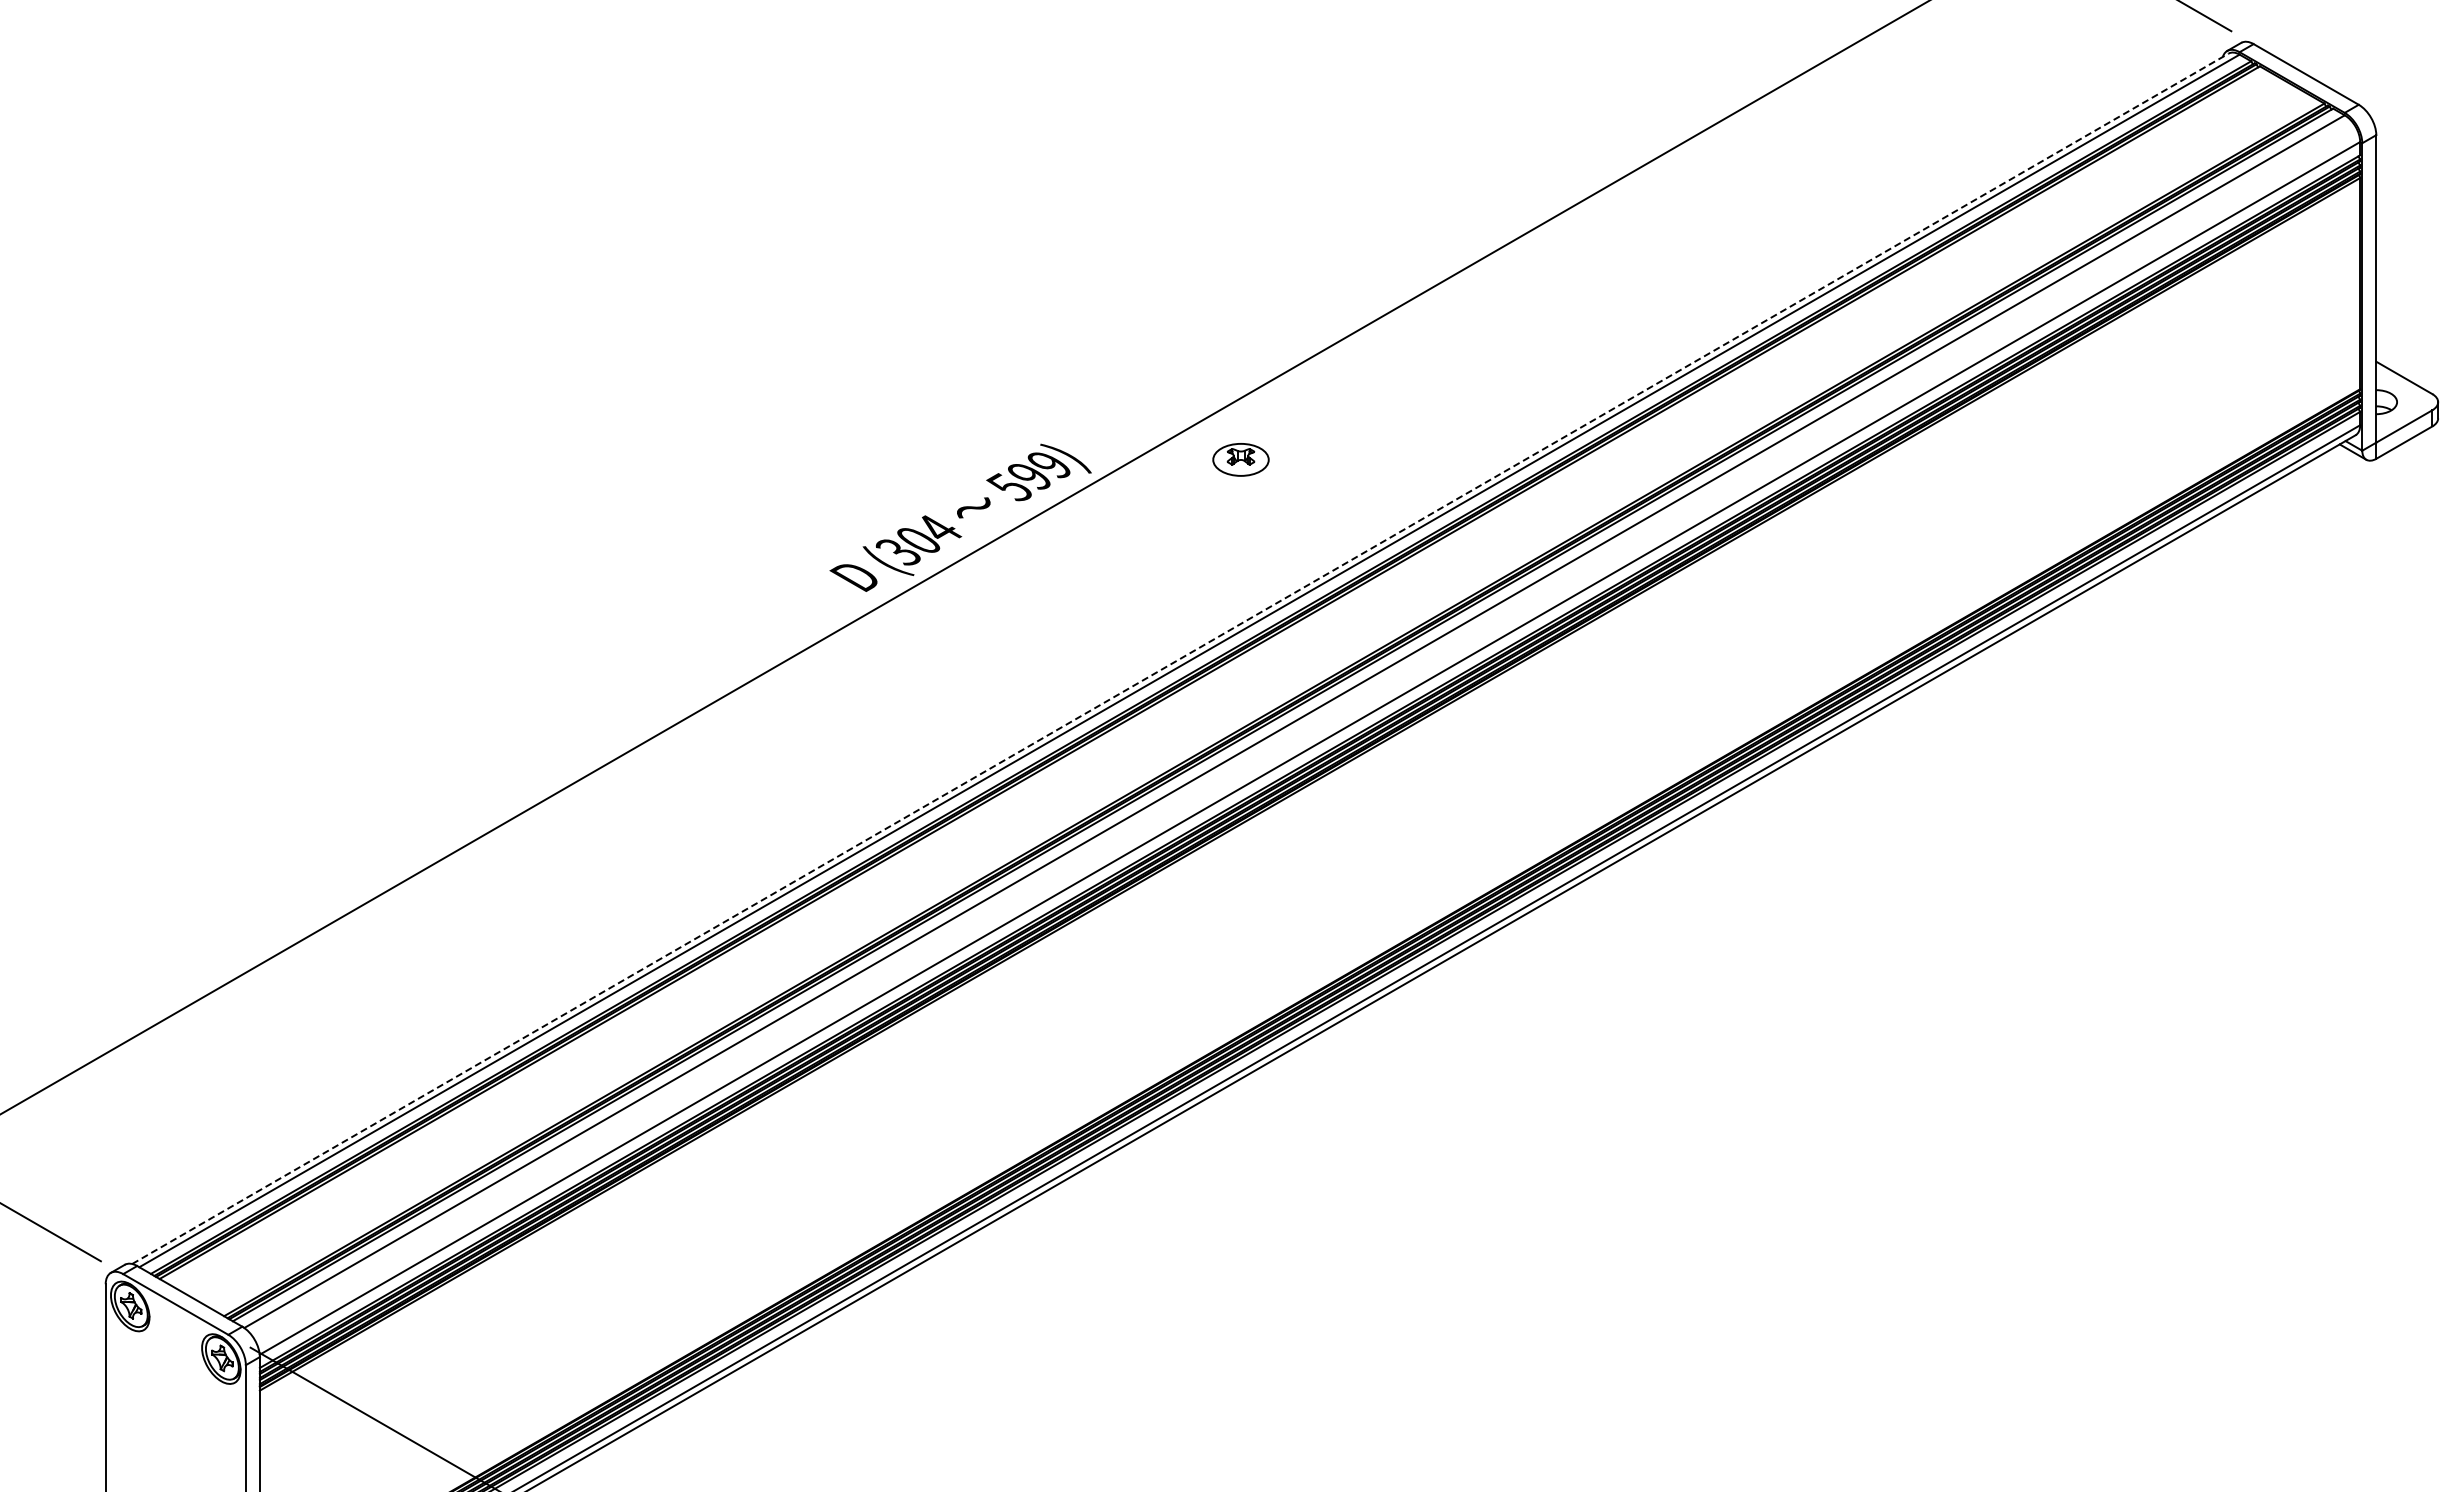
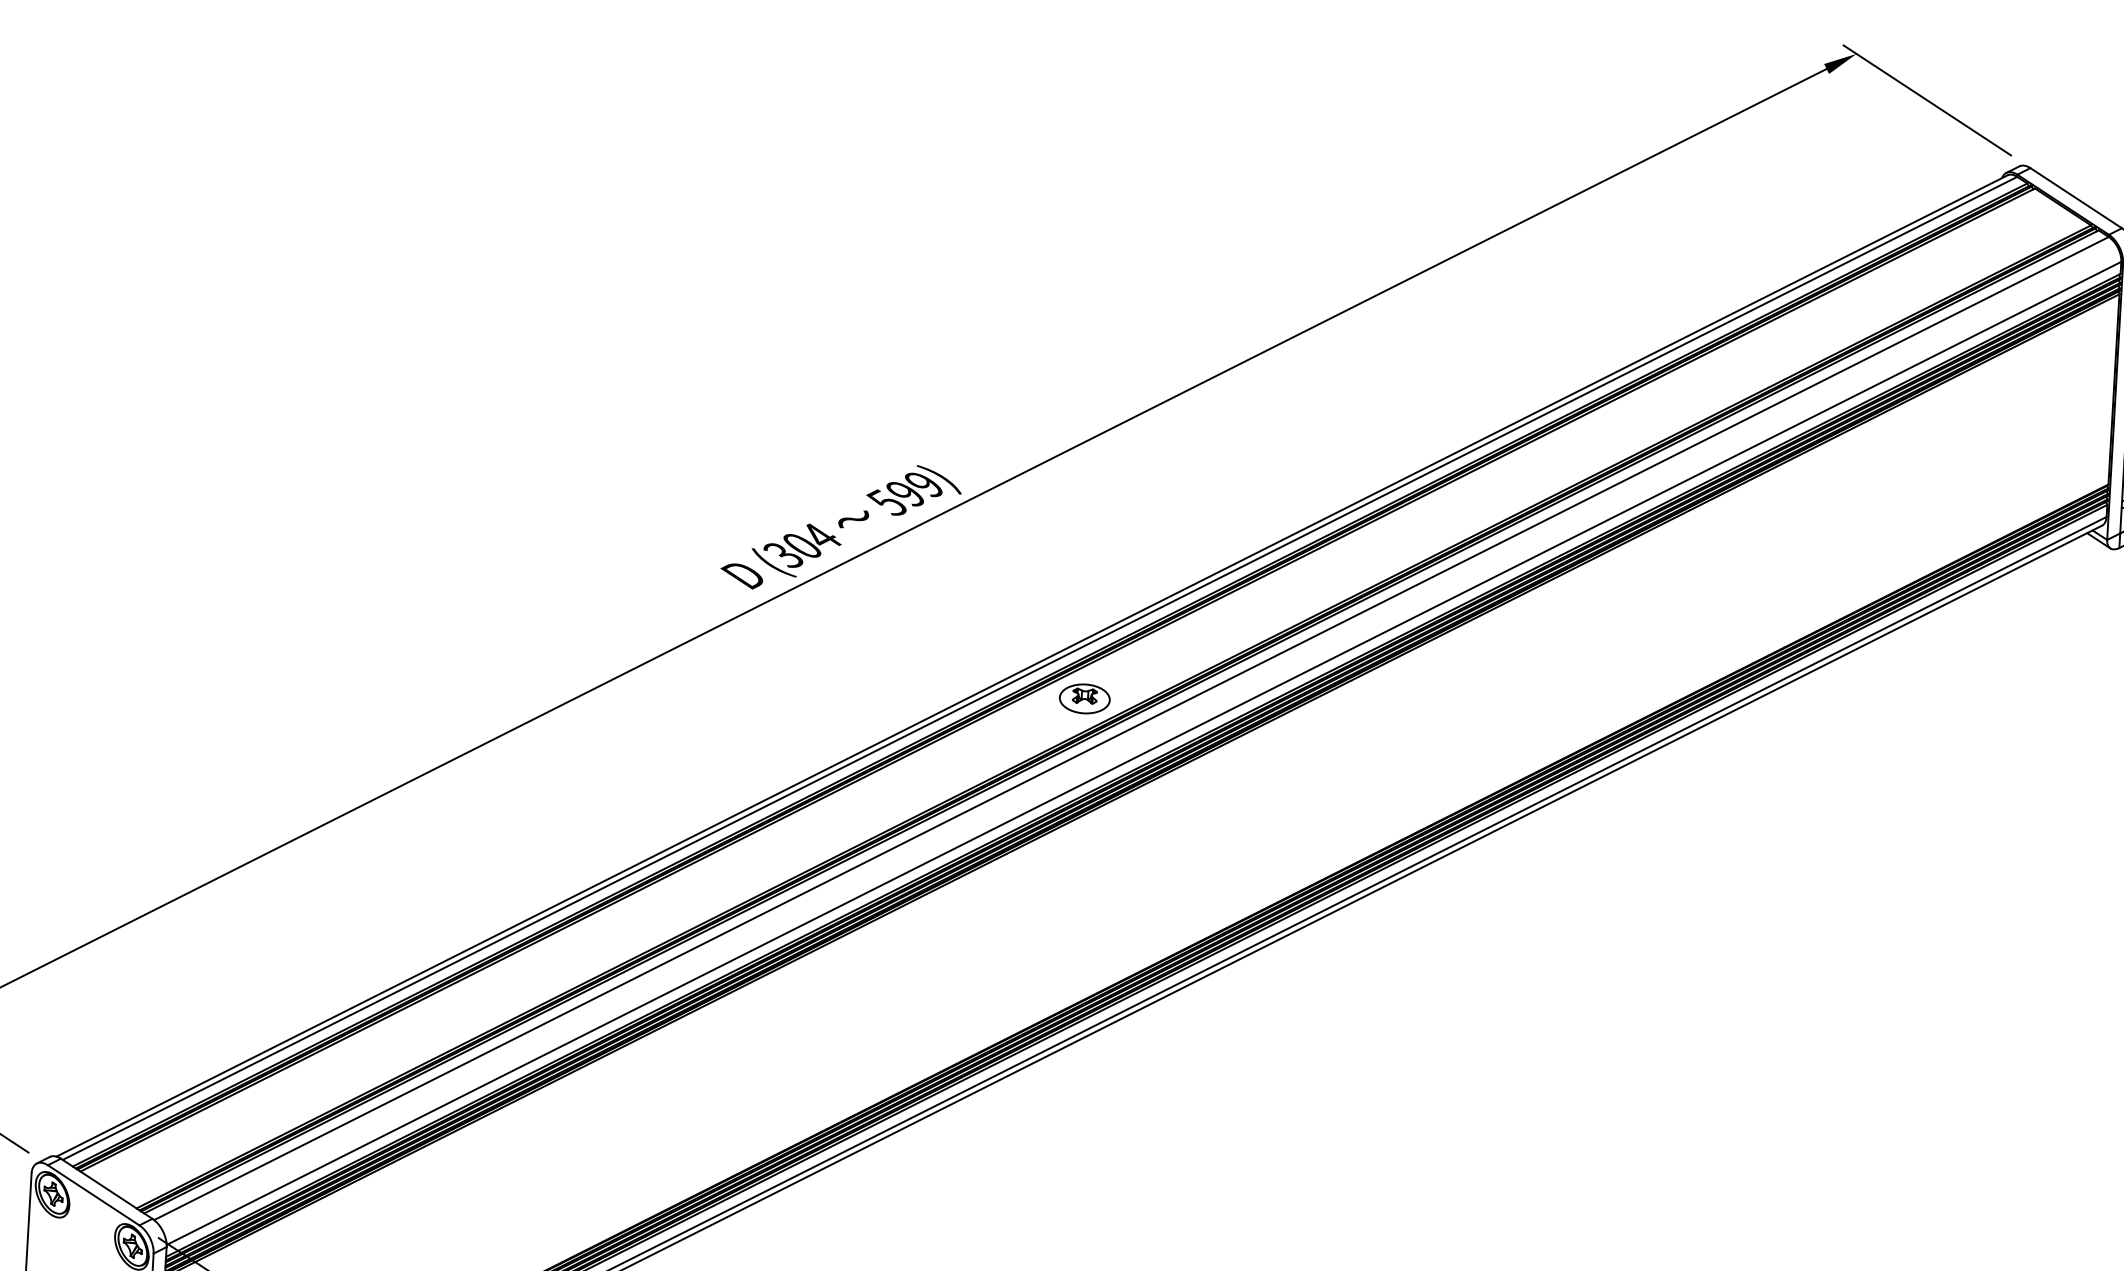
part: (1240, 459) -> (1084, 698), moved
line: (1180, 658) -> (1032, 665), dashed -> solid

